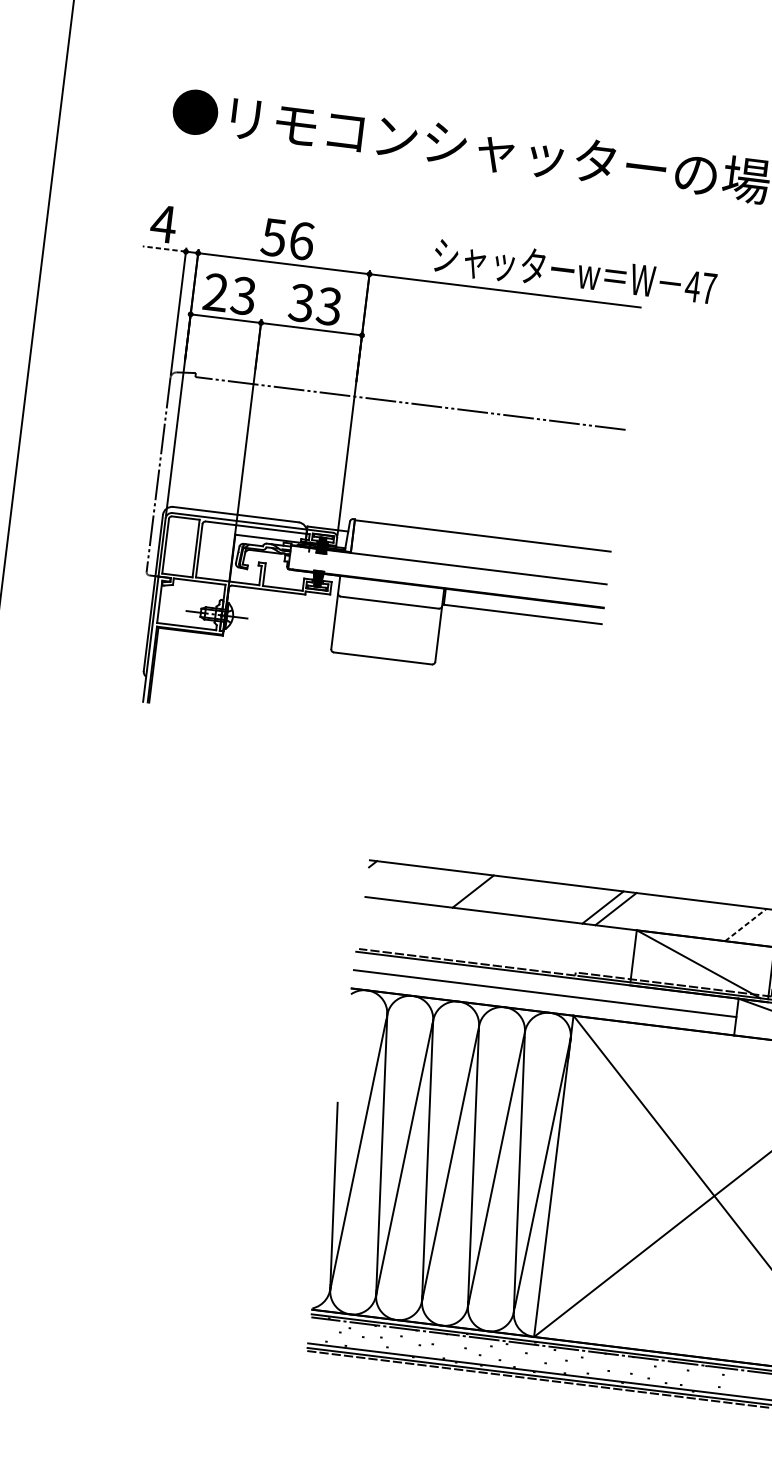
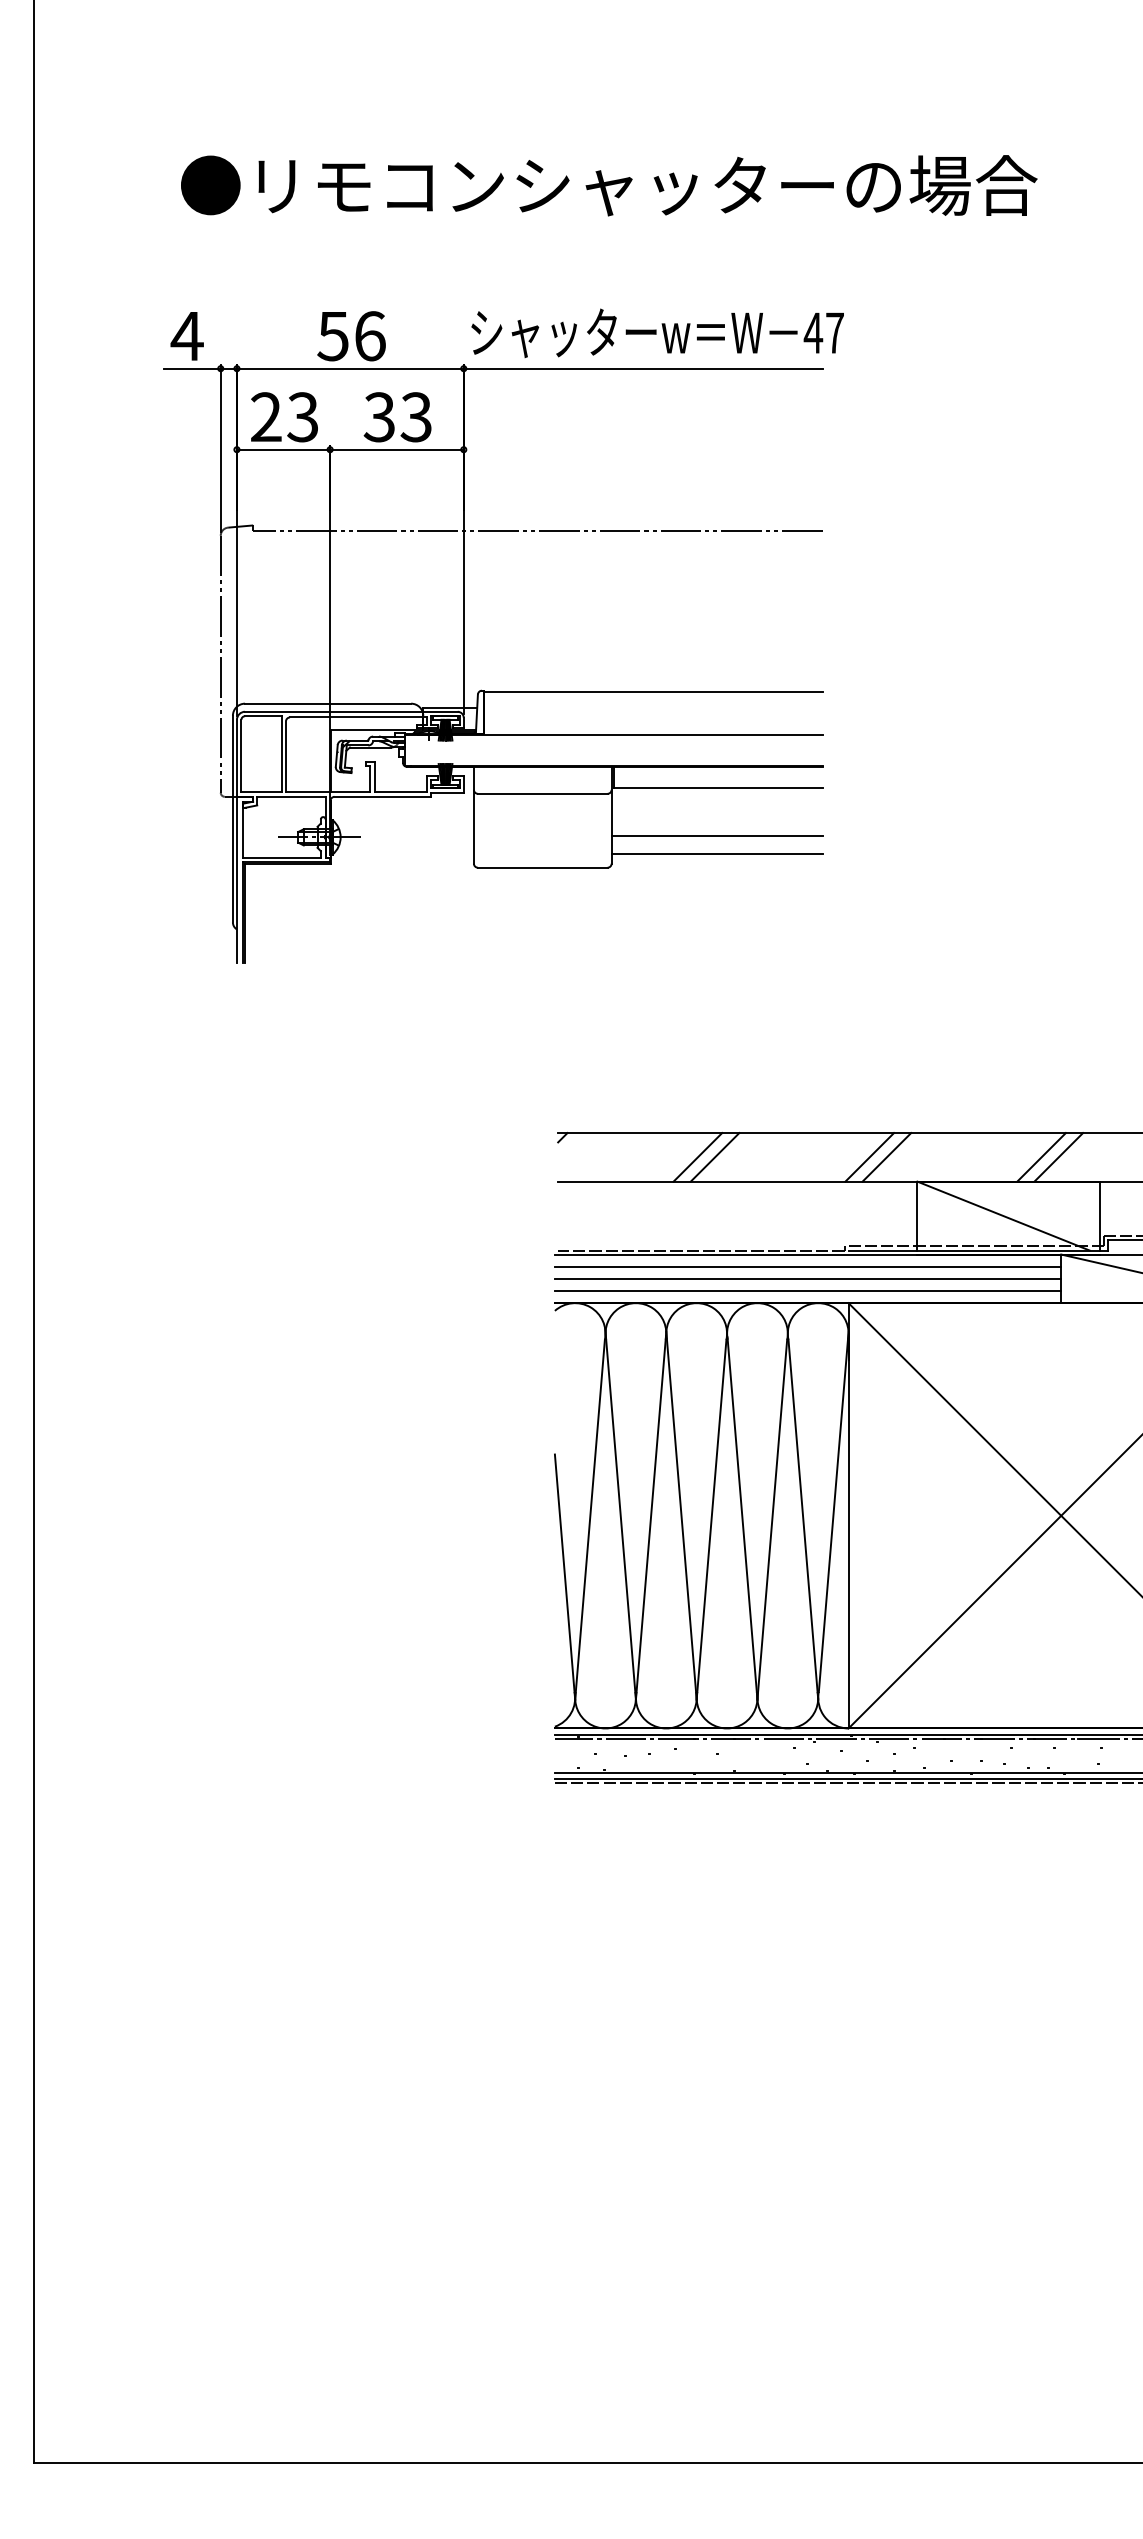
line: (164, 248) -> (192, 368), dashed -> solid
text: (575, 271) -> (657, 332), moved
line: (517, 650) -> (716, 835), added
line: (515, 663) -> (716, 853), added
line: (485, 893) -> (714, 1157), added
line: (732, 923) -> (1041, 1157), added
line: (746, 924) -> (1059, 1156), dashed -> solid
line: (545, 984) -> (807, 1266), added
line: (543, 1003) -> (807, 1291), added

